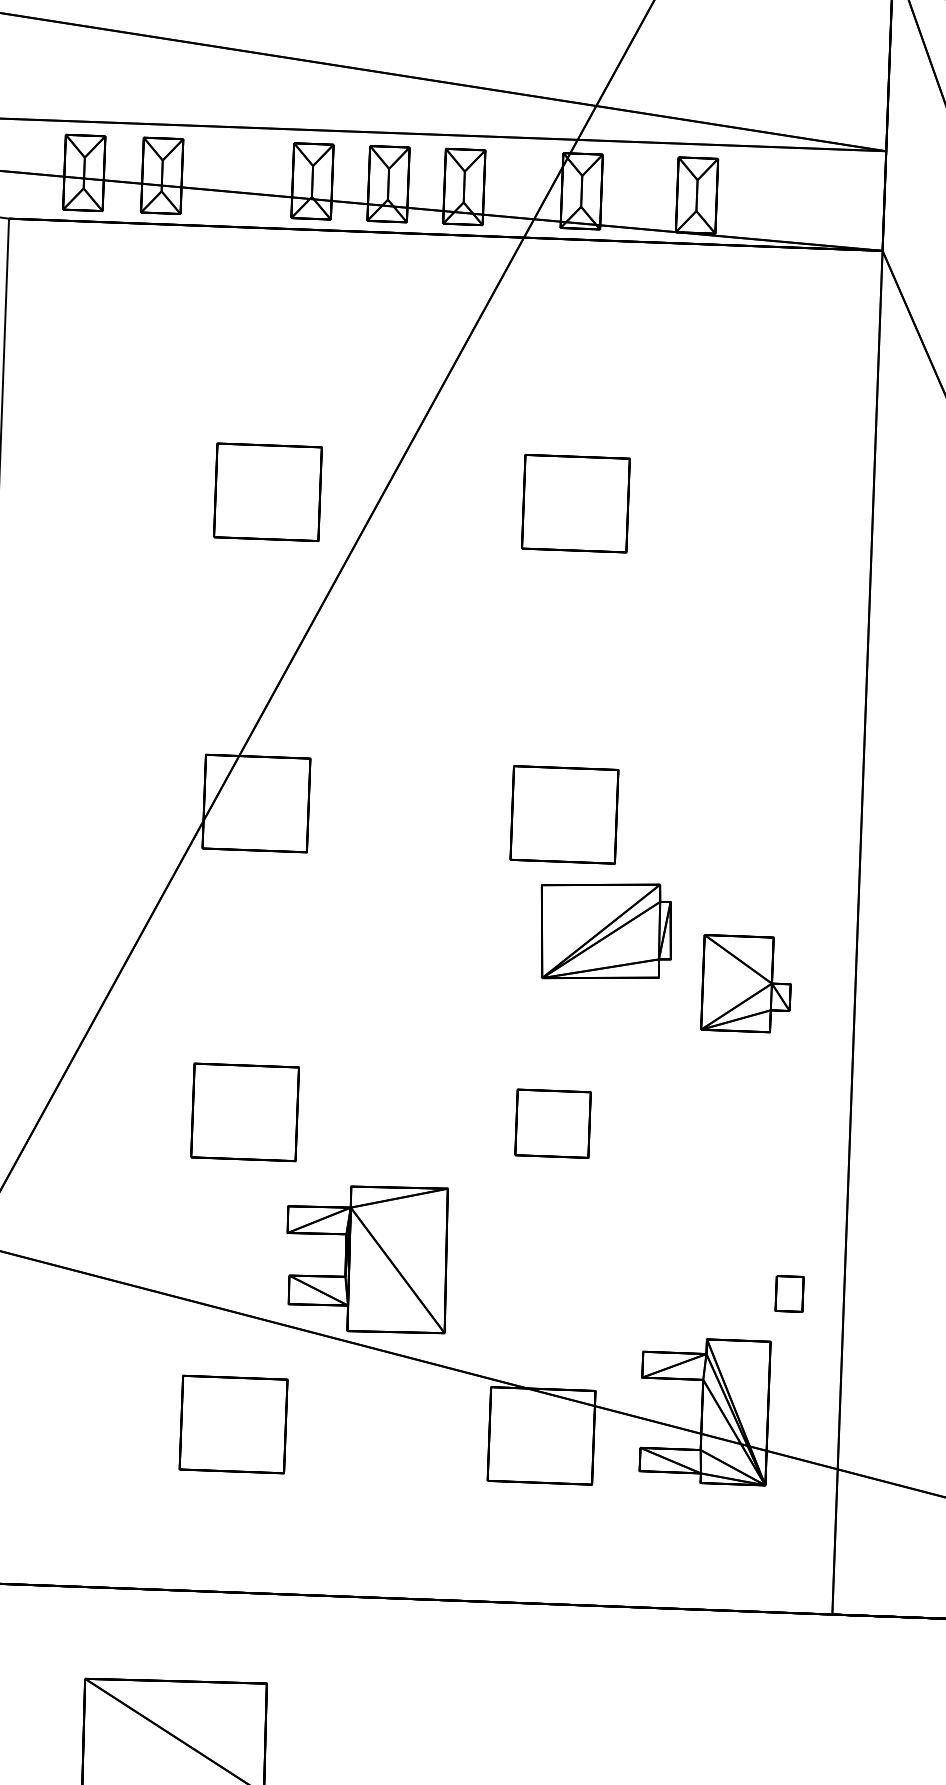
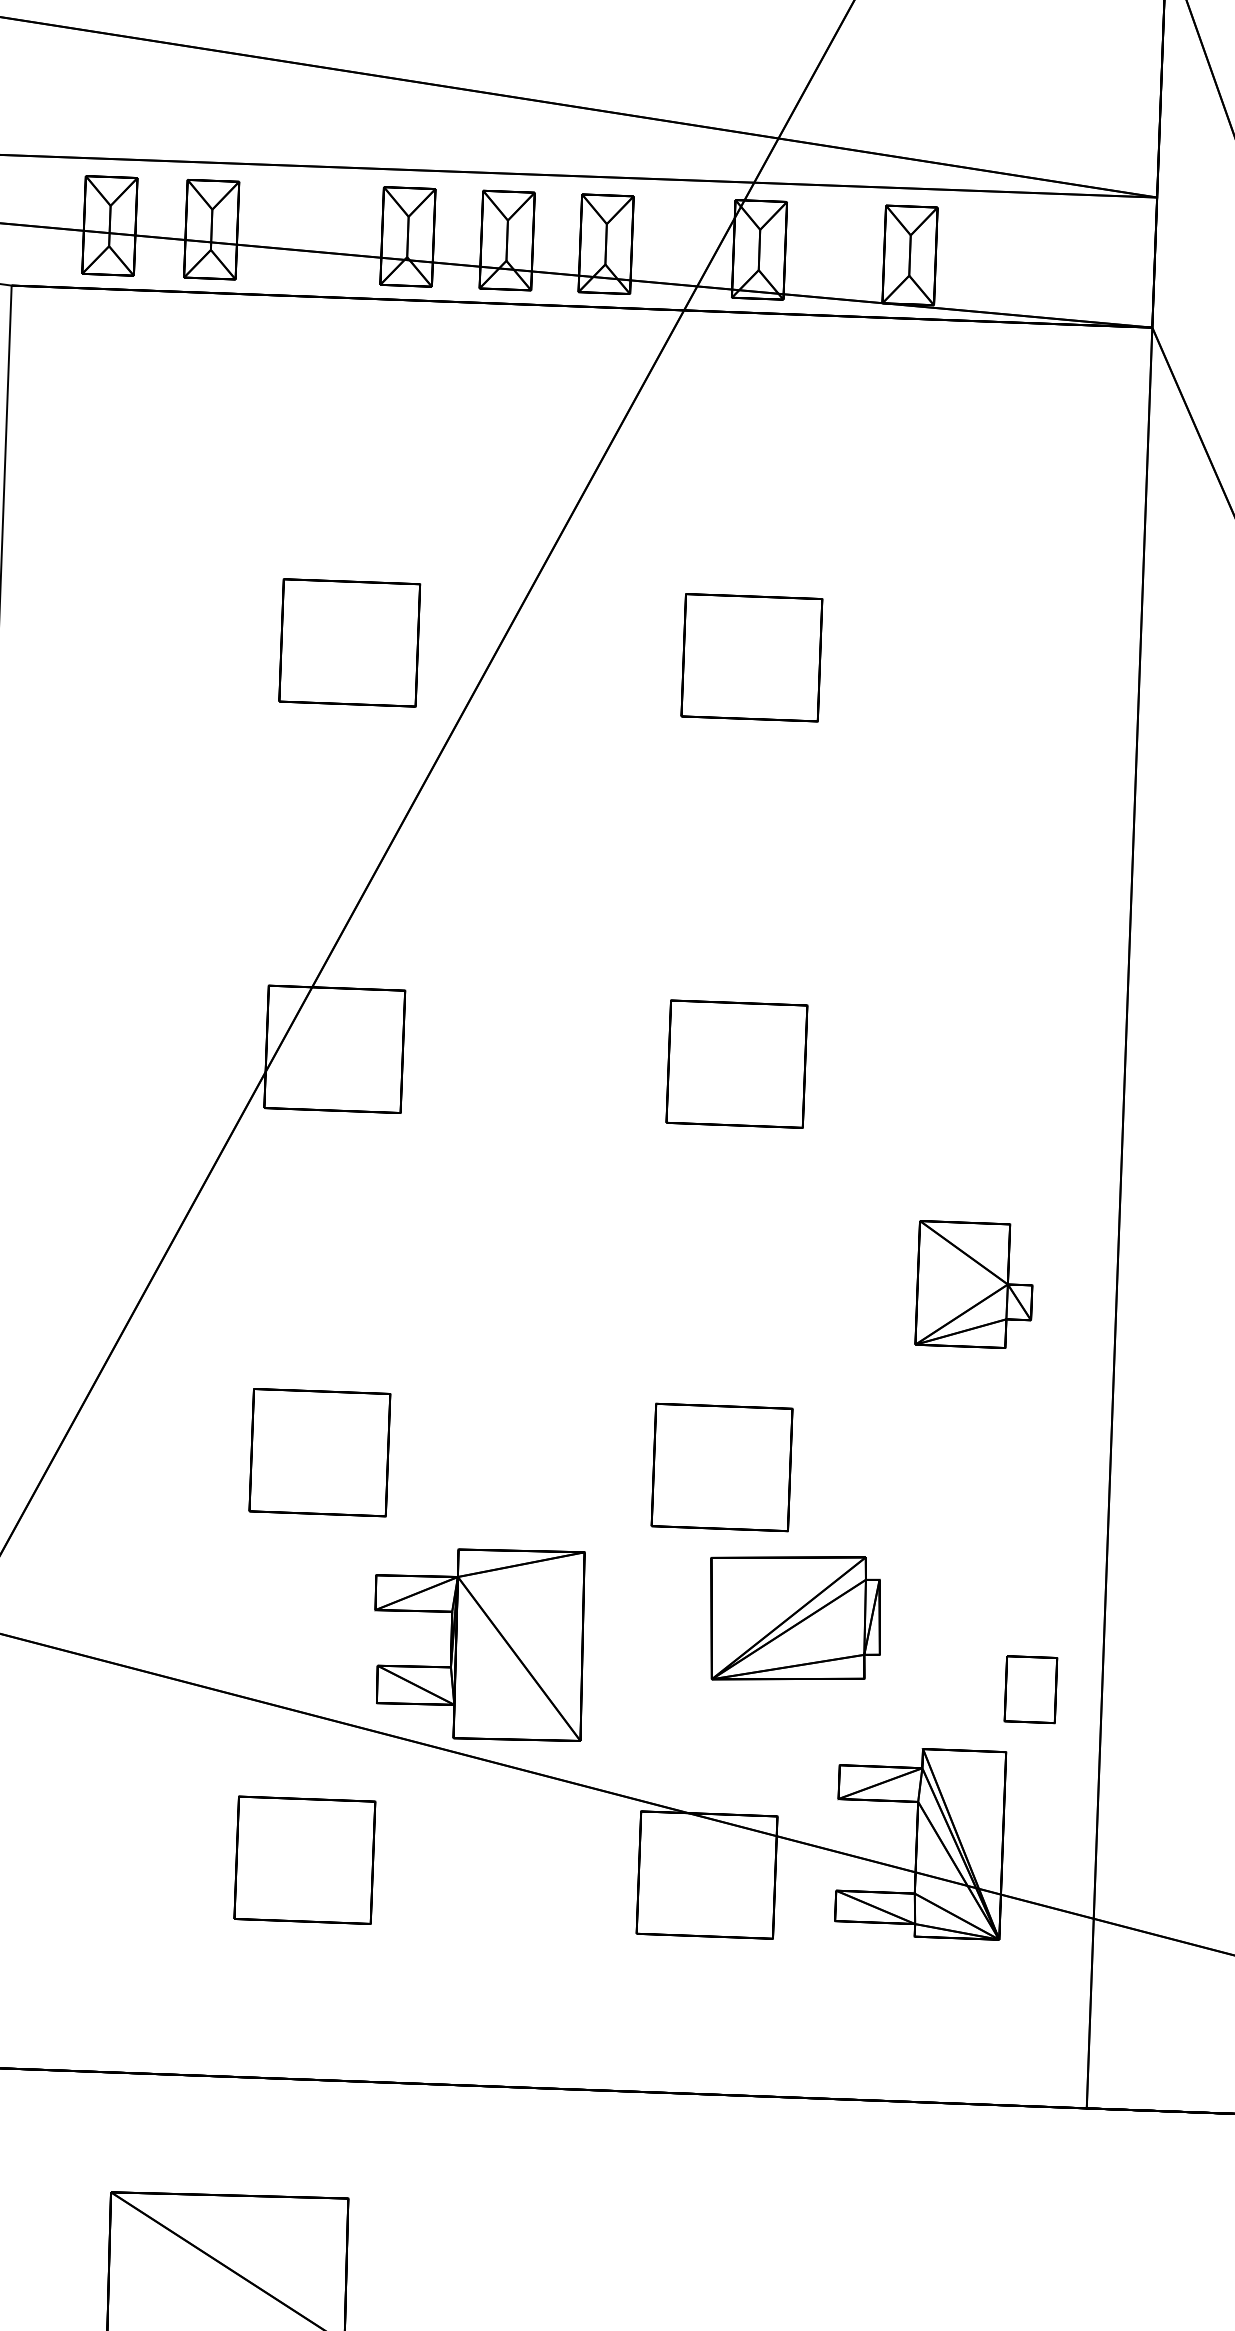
part: (606, 931) -> (795, 1618), moved
part: (552, 1123) -> (721, 1467), size x1.43
part: (789, 1293) -> (1030, 1689), size x1.43

